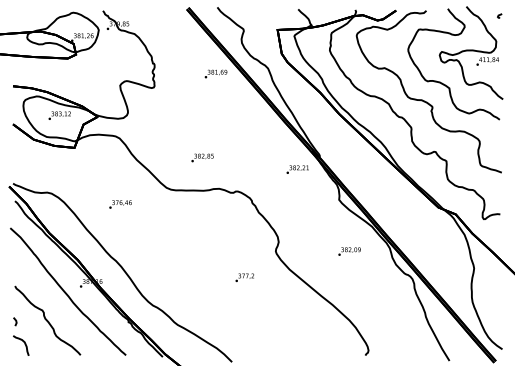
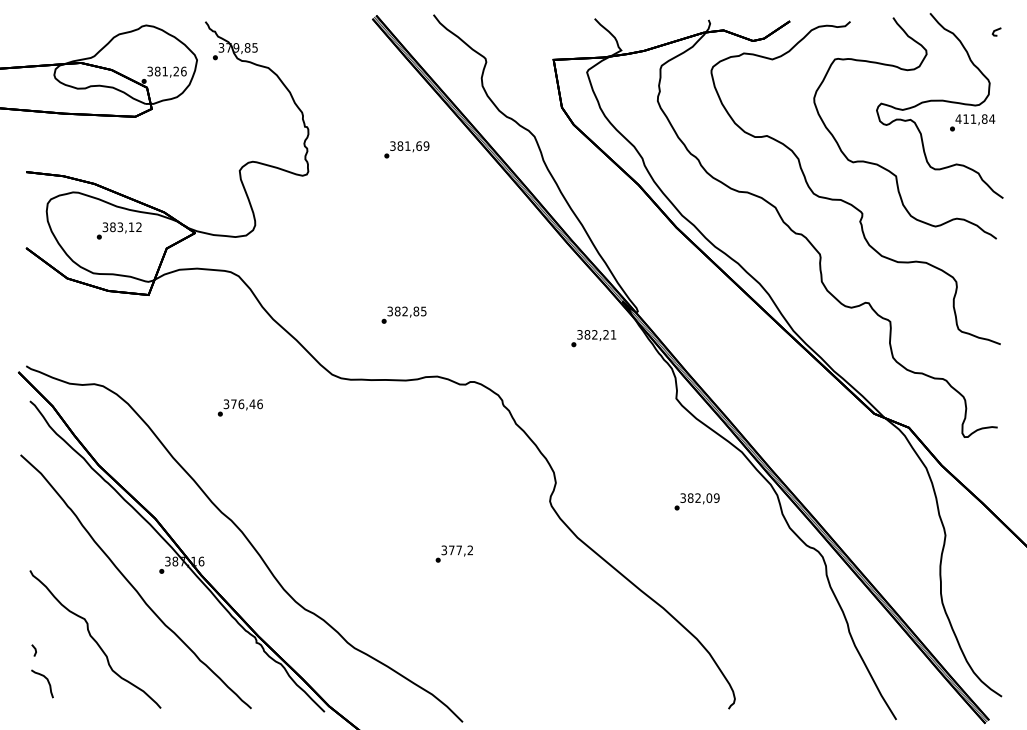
text: (215, 73) -> (405, 148), moved
text: (244, 277) -> (453, 553), moved
part: (21, 336) -> (42, 671), size x0.7

